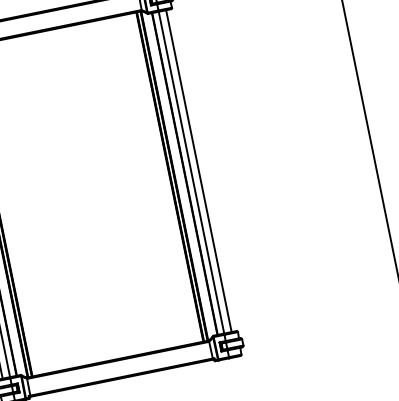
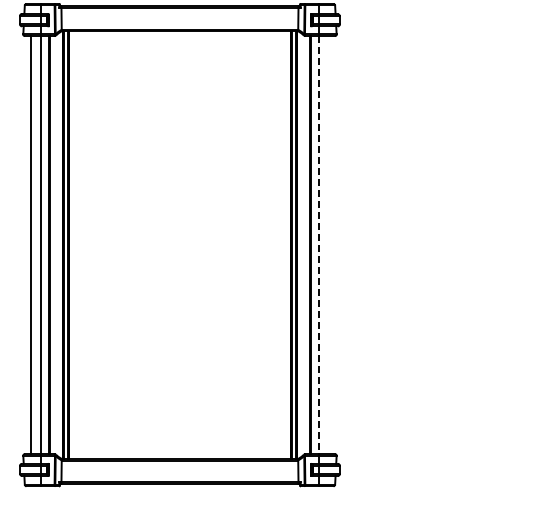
line: (198, 171) -> (328, 245), removed
line: (191, 172) -> (319, 245), solid -> dashed

